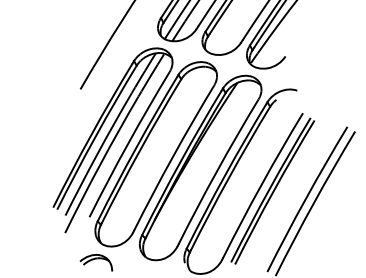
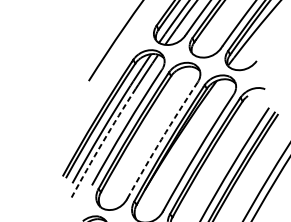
arc: (172, 157) -> (161, 139), solid -> dashed
arc: (100, 164) -> (102, 142), solid -> dashed

